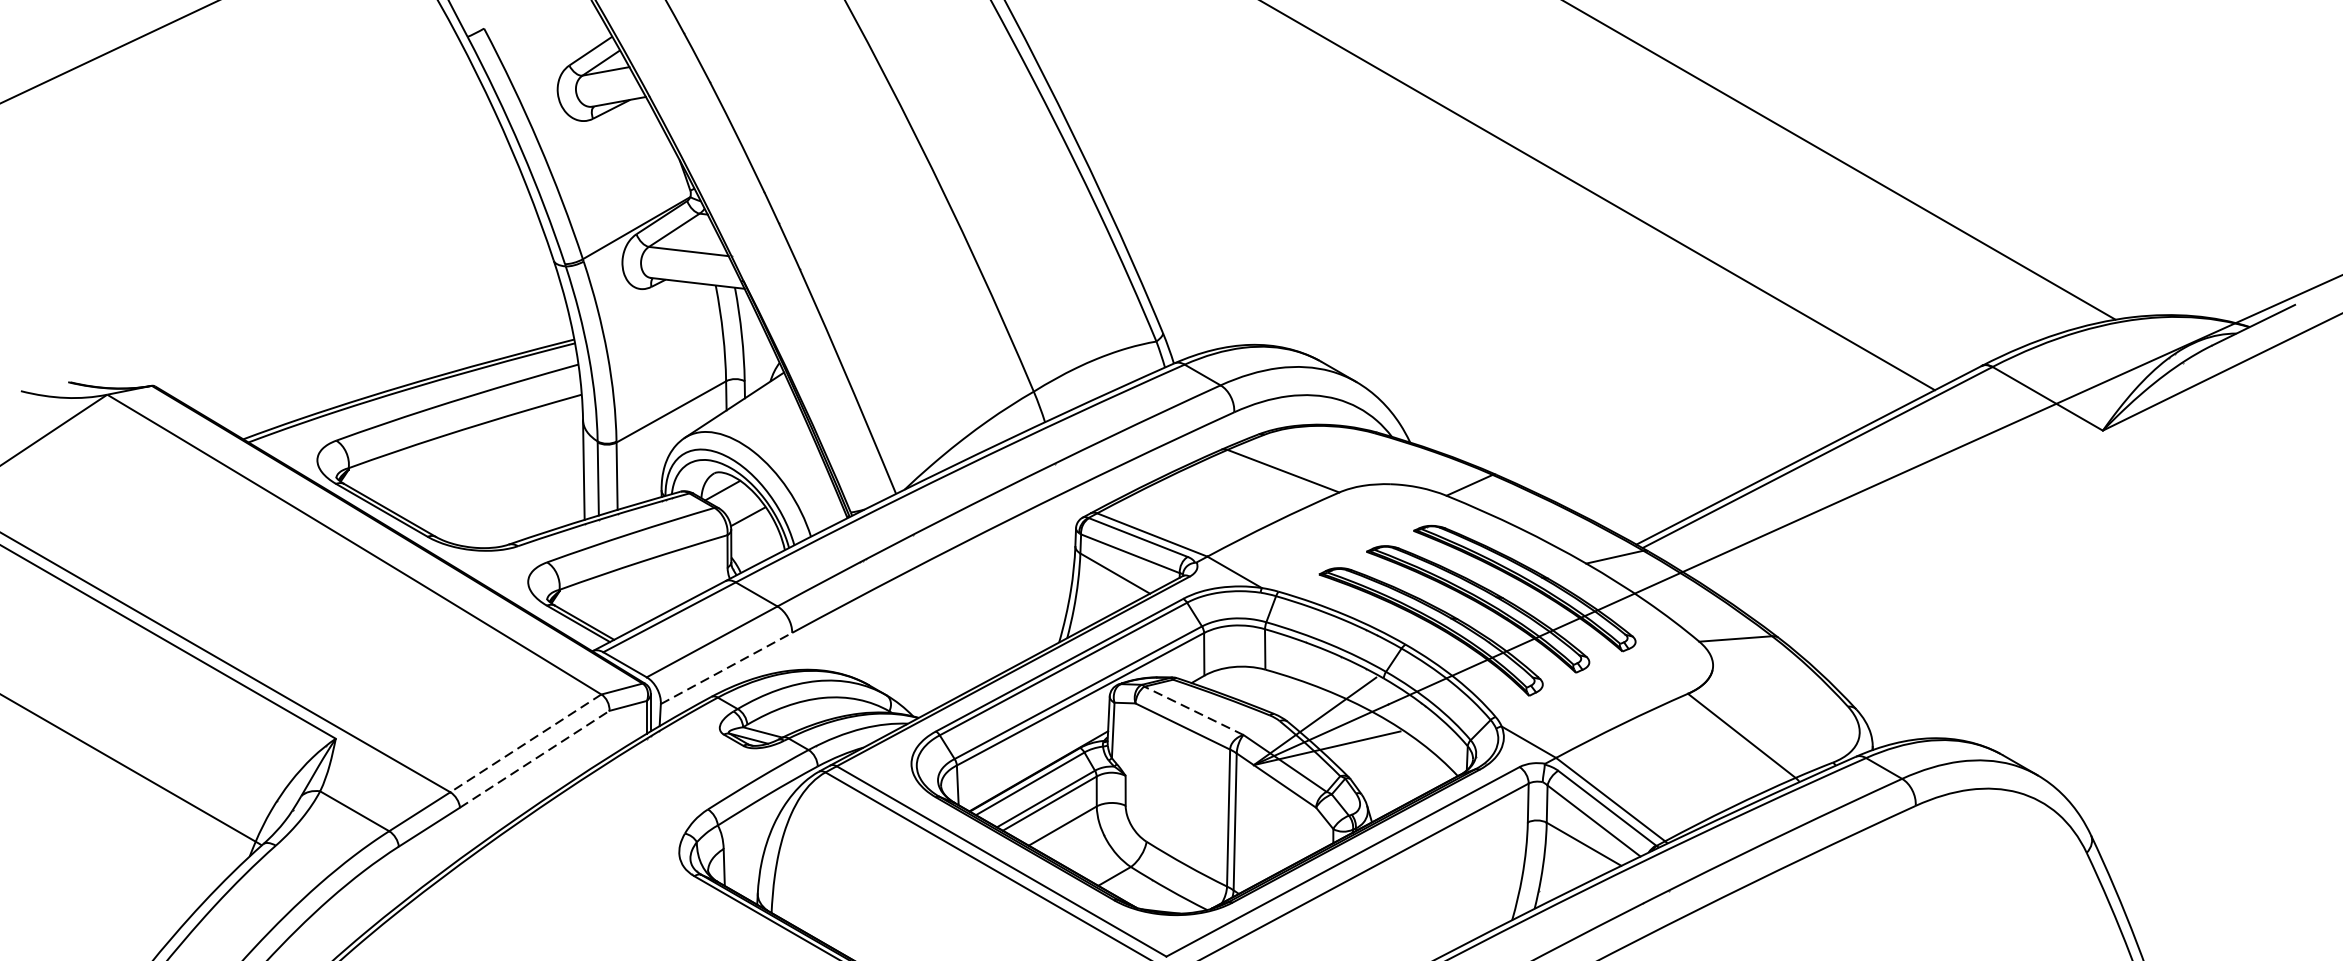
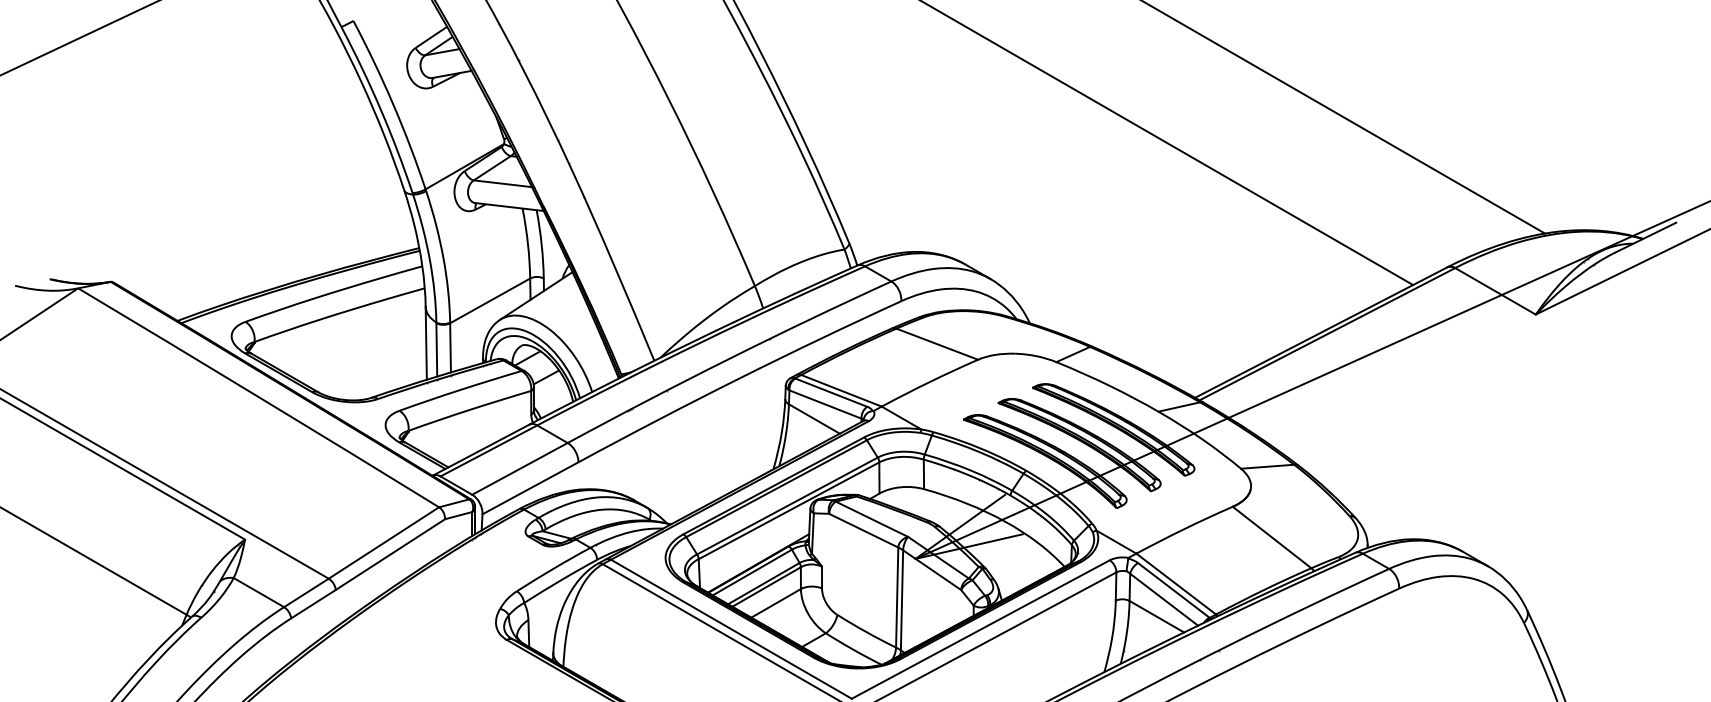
line: (726, 668) -> (530, 488), dashed -> solid
line: (1193, 711) -> (871, 519), dashed -> solid
line: (525, 744) -> (383, 543), dashed -> solid
line: (534, 759) -> (390, 554), dashed -> solid

